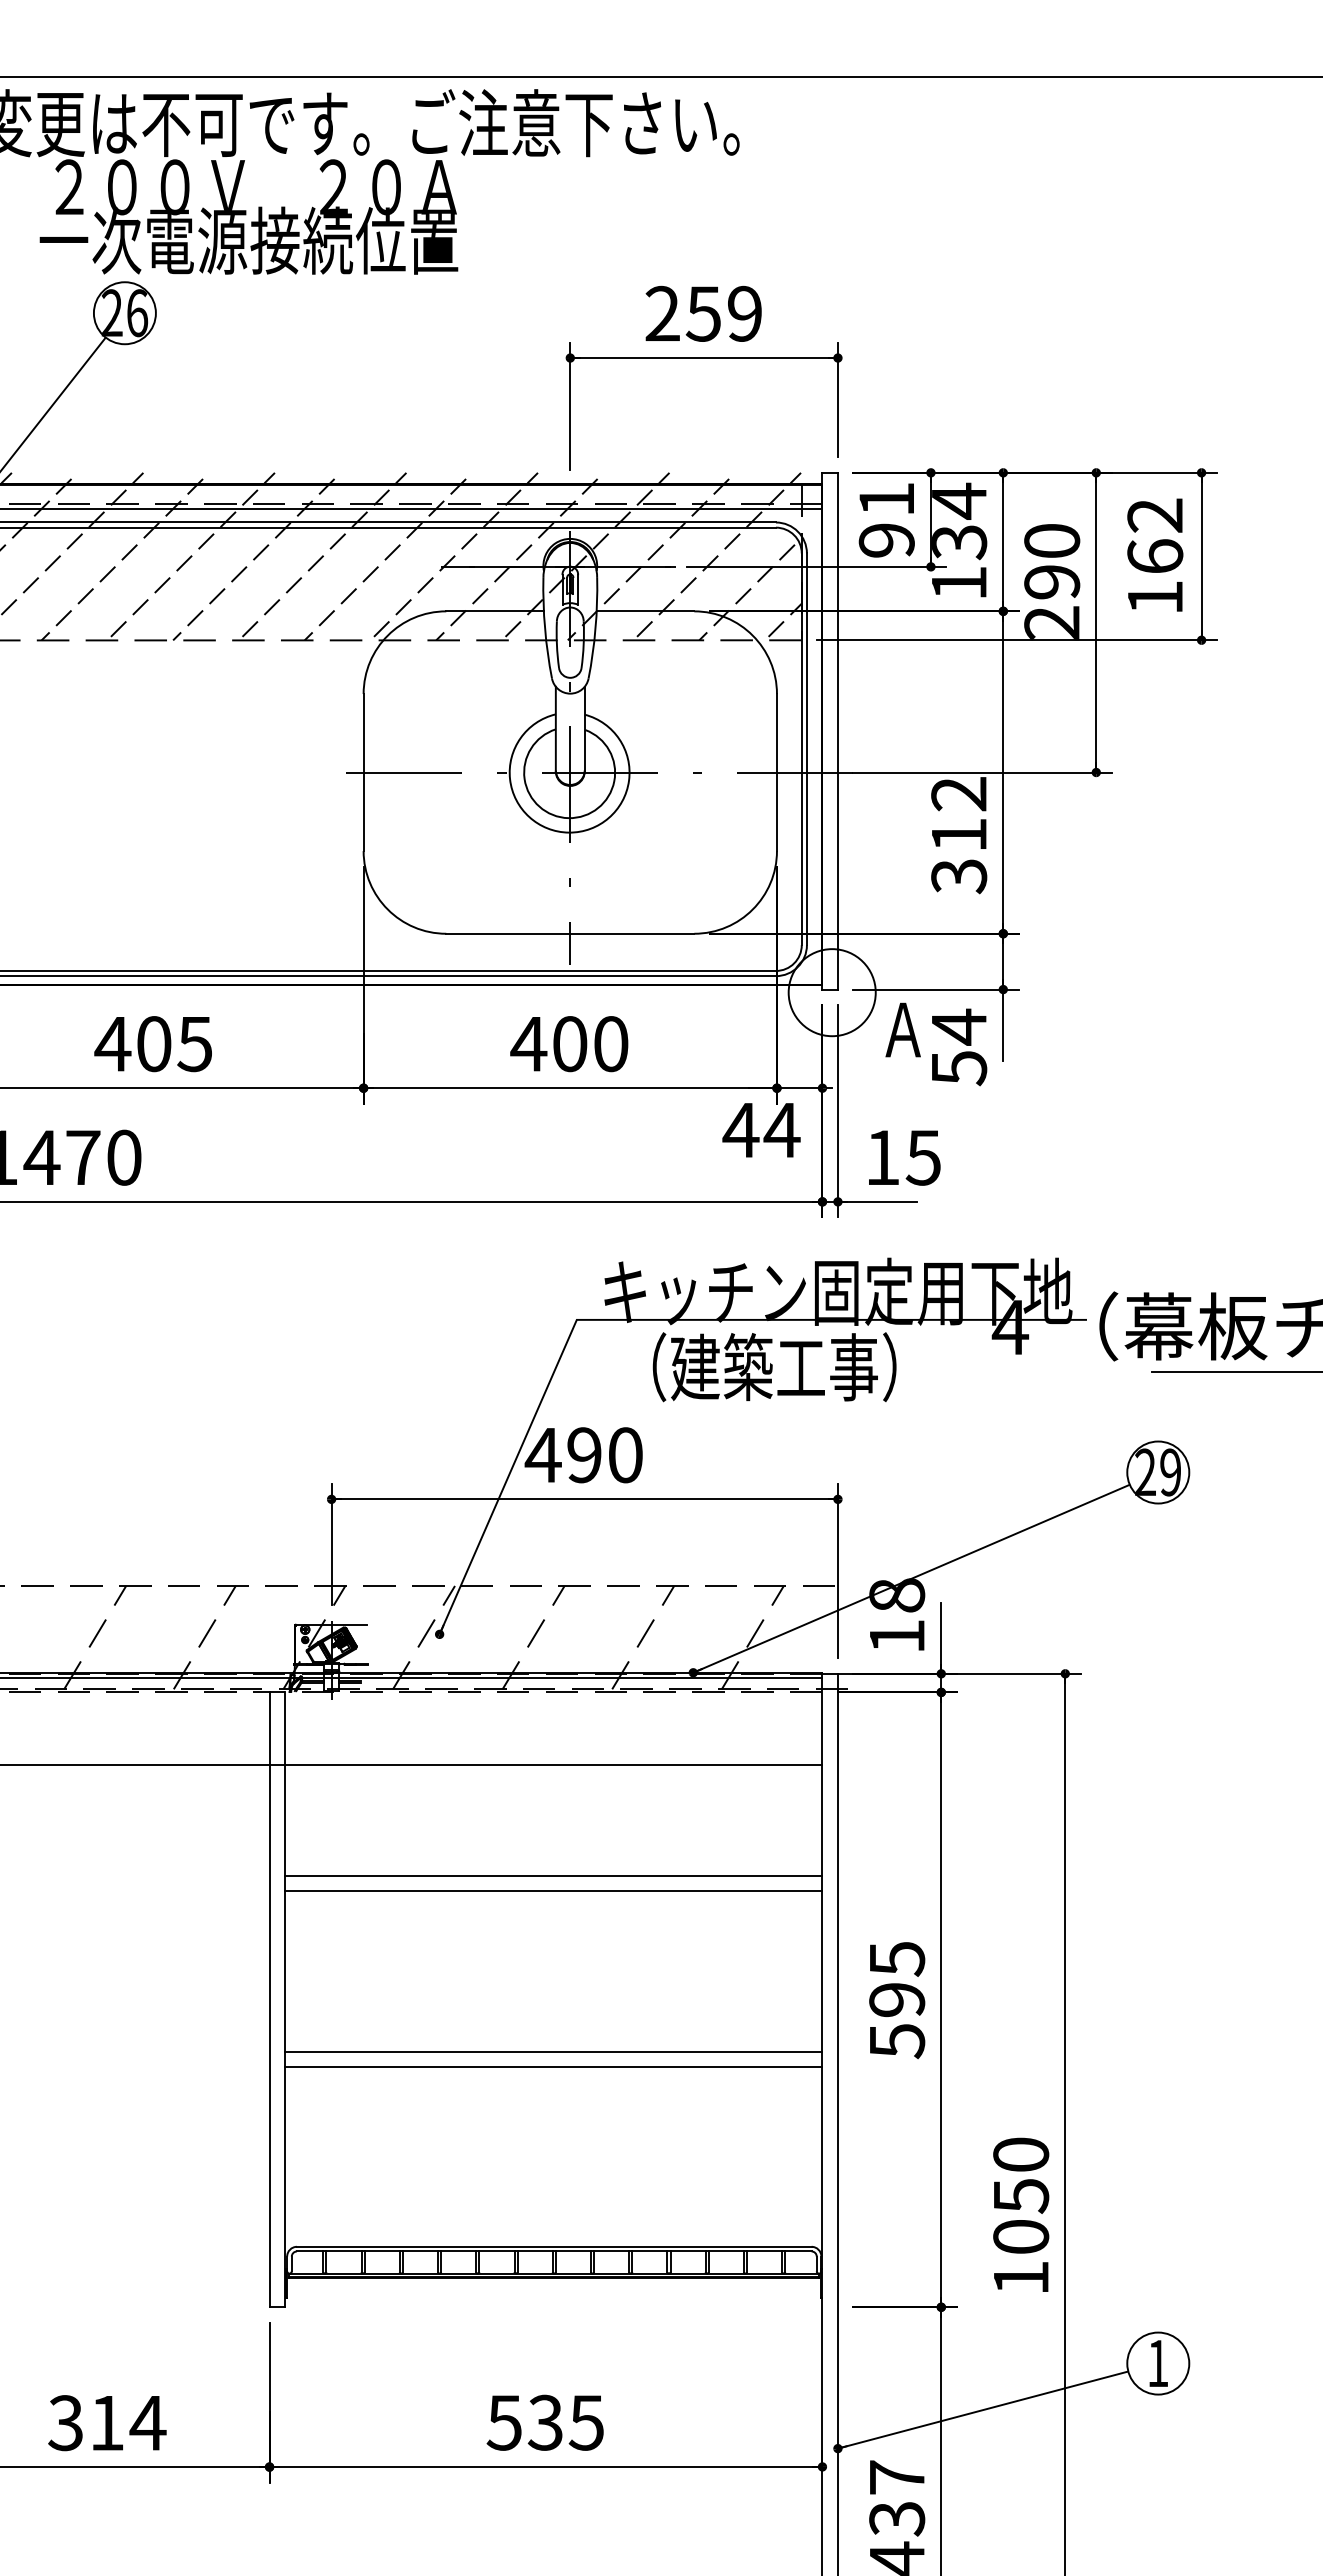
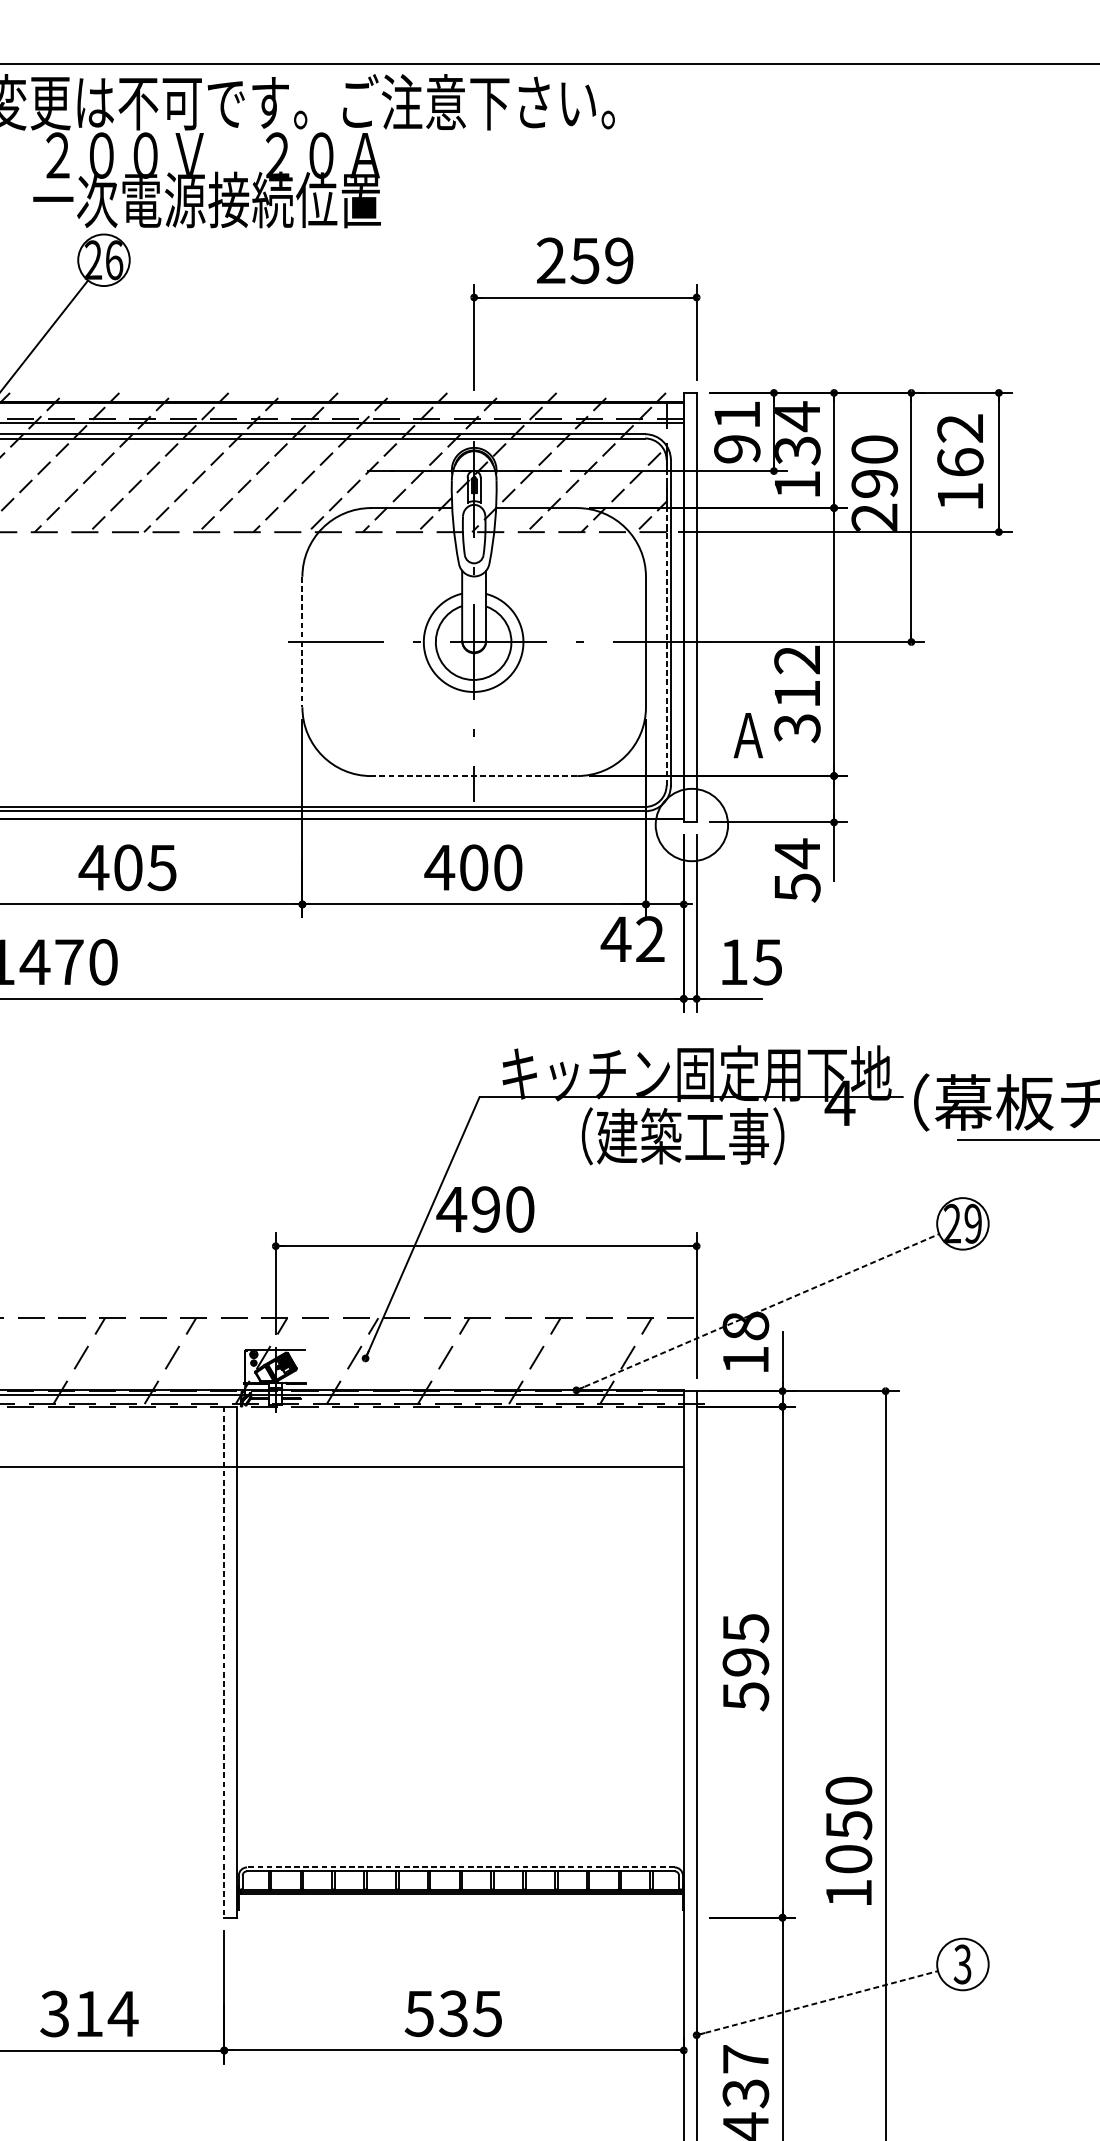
line: (801, 749) -> (666, 622), solid -> dashed
line: (363, 772) -> (302, 642), solid -> dashed
line: (569, 933) -> (473, 775), solid -> dashed
text: (902, 1029) -> (747, 735), moved
text: (781, 1129) -> (649, 938), 44 -> 42
text: (774, 1367) -> (682, 1136), moved
line: (911, 1578) -> (757, 1311), solid -> dashed
line: (553, 1875) -> (460, 1558), removed
line: (553, 1891) -> (460, 1572), removed
line: (269, 2000) -> (224, 1662), solid -> dashed
line: (553, 2051) -> (460, 1705), removed
line: (553, 2067) -> (460, 1718), removed
line: (553, 2246) -> (460, 1867), solid -> dashed
text: (1157, 2363) -> (962, 1964), 1 -> 3
line: (983, 2409) -> (817, 2002), solid -> dashed

